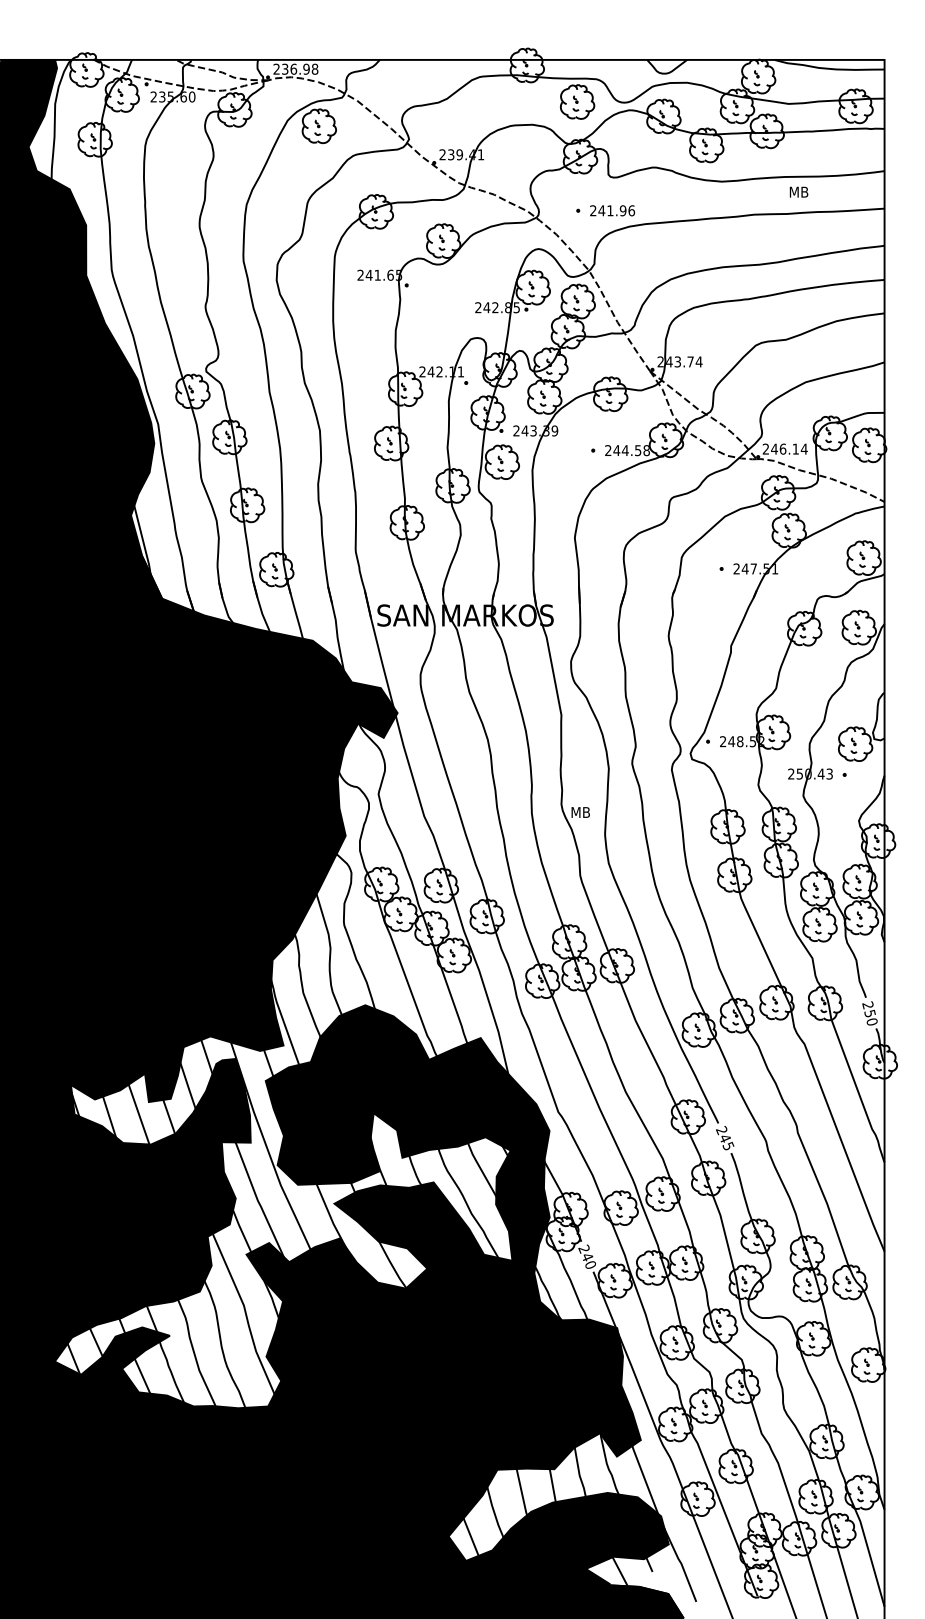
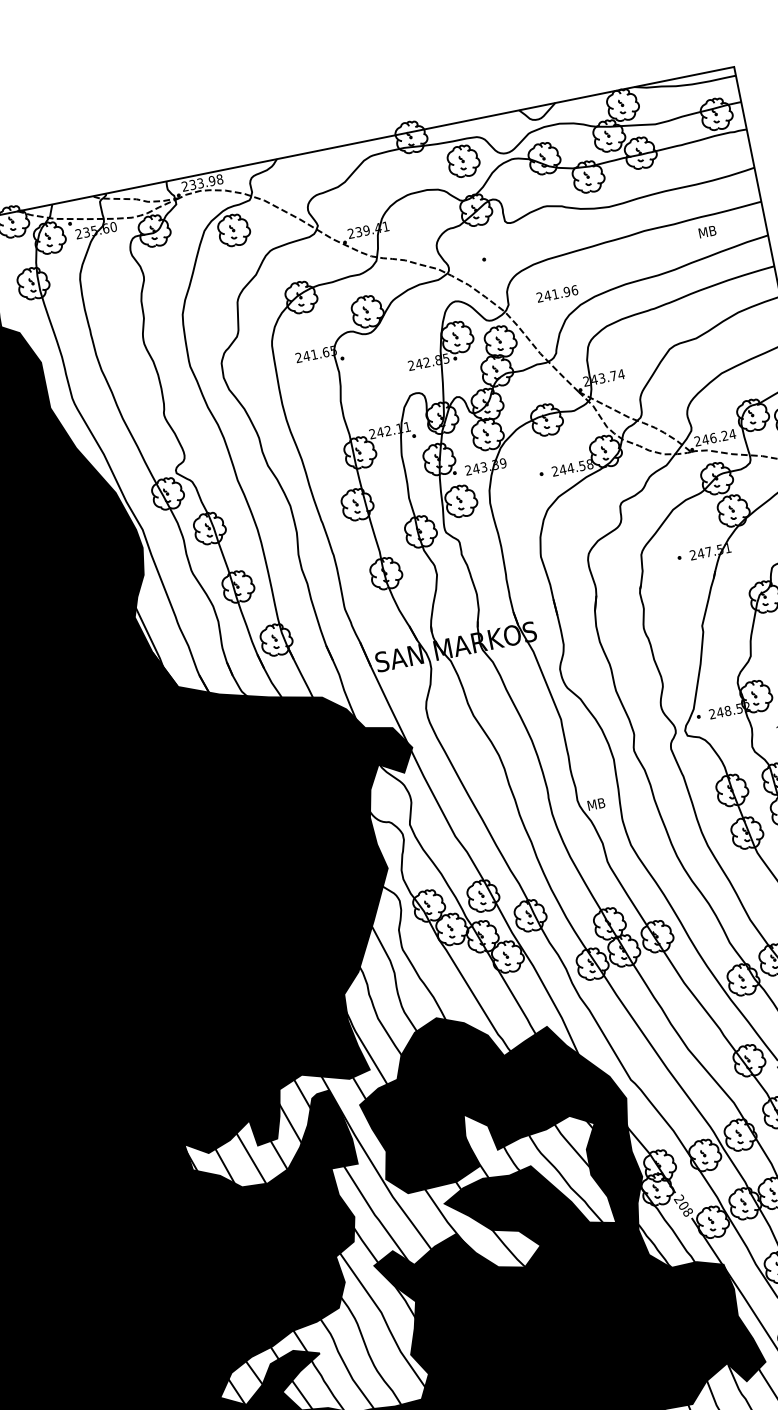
text: (293, 68) -> (200, 182), 236.98 -> 233.98
text: (798, 191) -> (706, 231), moved
text: (612, 210) -> (557, 293), moved
text: (795, 448) -> (724, 435), 246.14 -> 246.24
text: (589, 1261) -> (686, 1209), 240 -> 208

